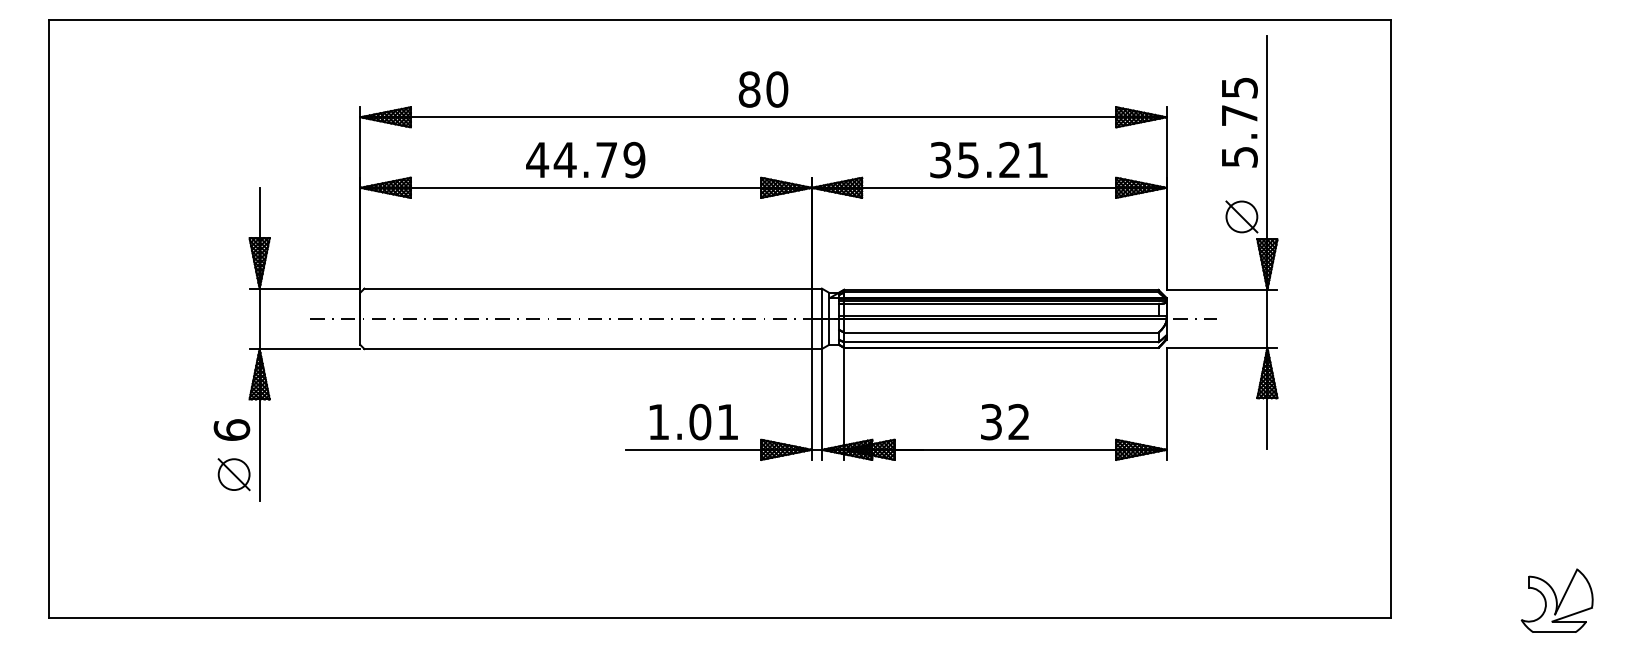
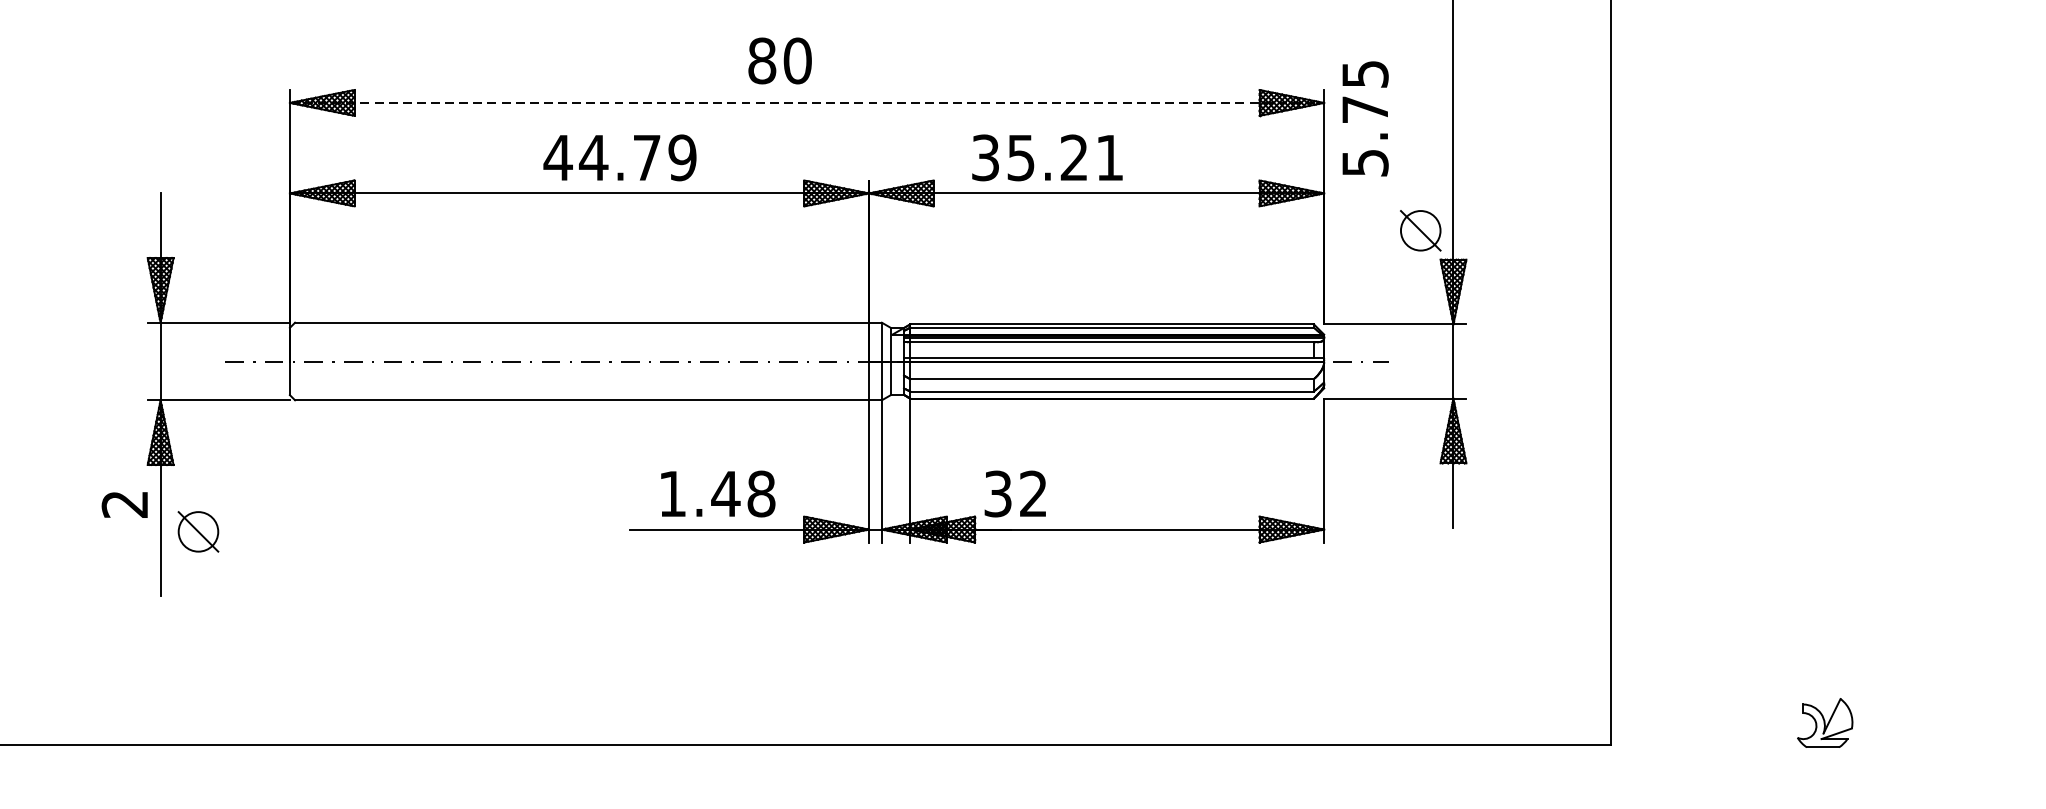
text: (763, 89) -> (780, 60), moved
line: (764, 117) -> (808, 103), solid -> dashed
text: (1239, 122) -> (1365, 118), moved
text: (585, 159) -> (619, 157), moved
text: (988, 159) -> (1046, 157), moved
text: (713, 421) -> (742, 493), 1.01 -> 1.48
text: (1004, 421) -> (1014, 493), moved
text: (231, 429) -> (124, 503), 6 -> 2
part: (233, 474) -> (197, 531), moved
part: (1556, 600) -> (1824, 722), size x0.6

